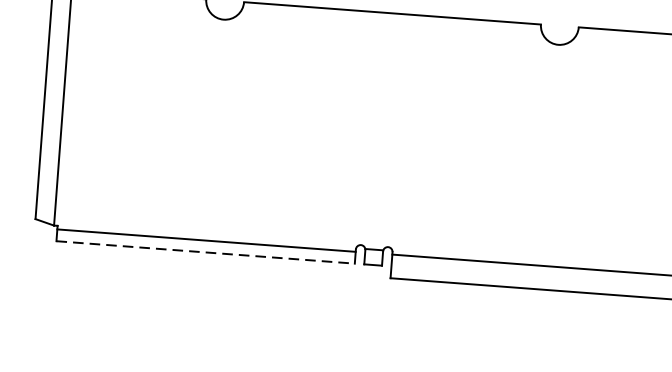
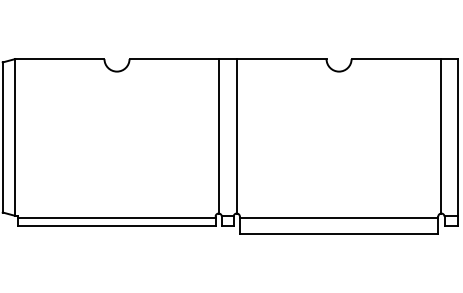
line: (369, 128) -> (218, 136), added
line: (396, 131) -> (236, 136), added
line: (205, 253) -> (116, 226), dashed -> solid

